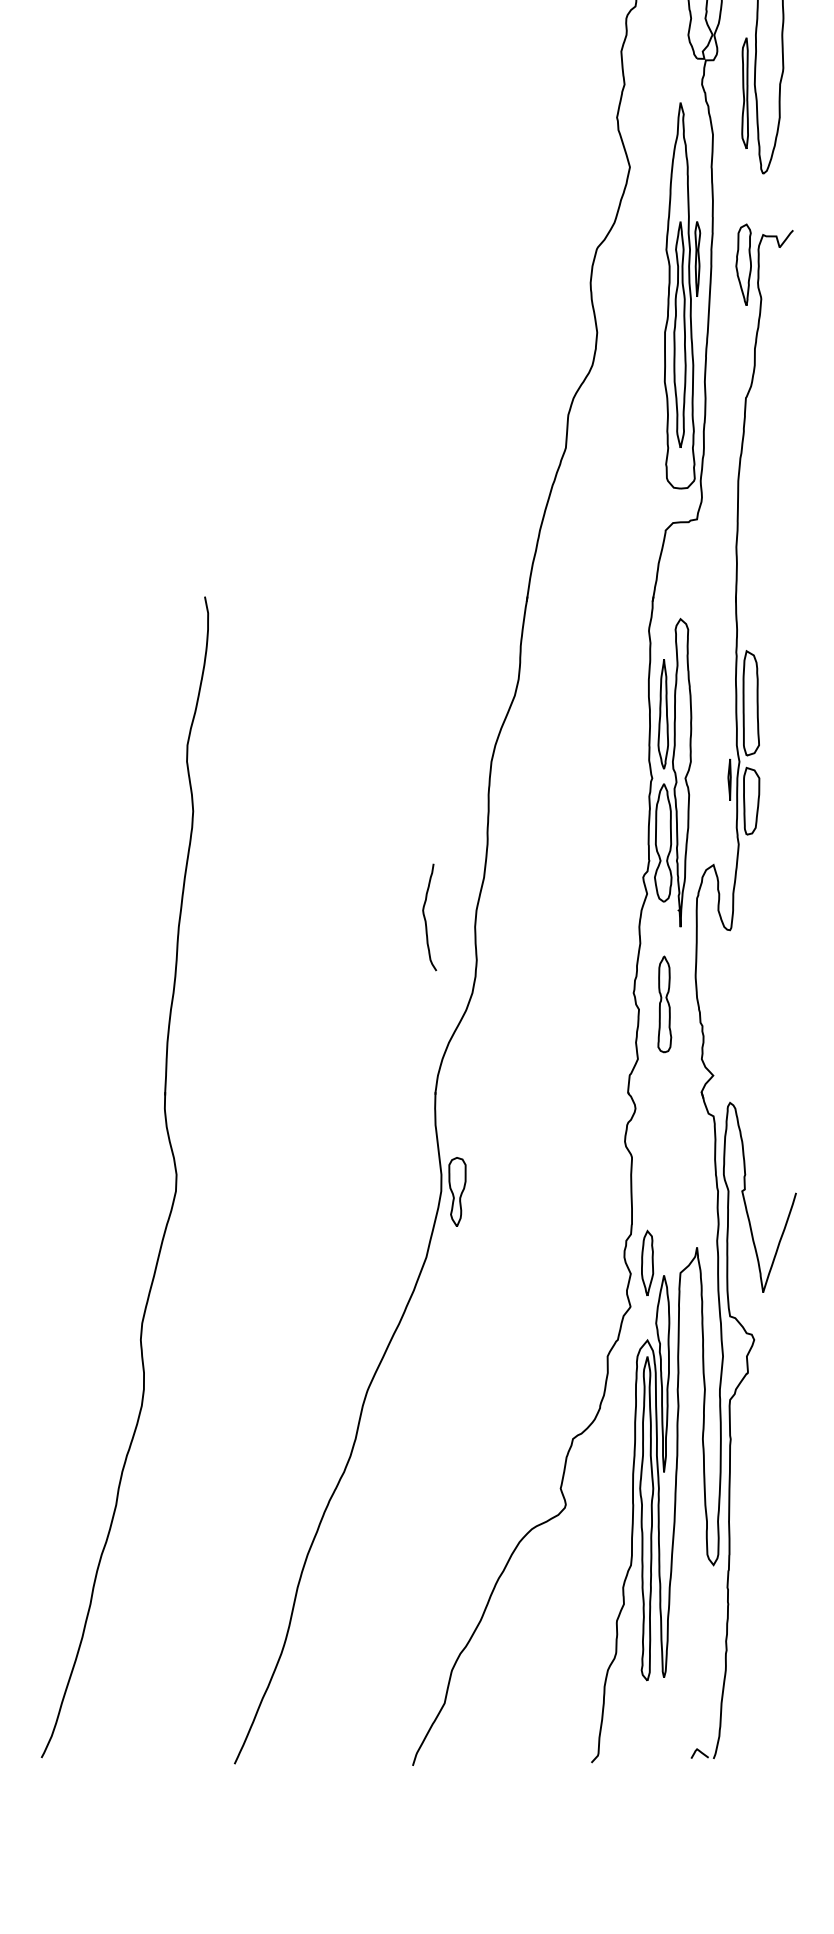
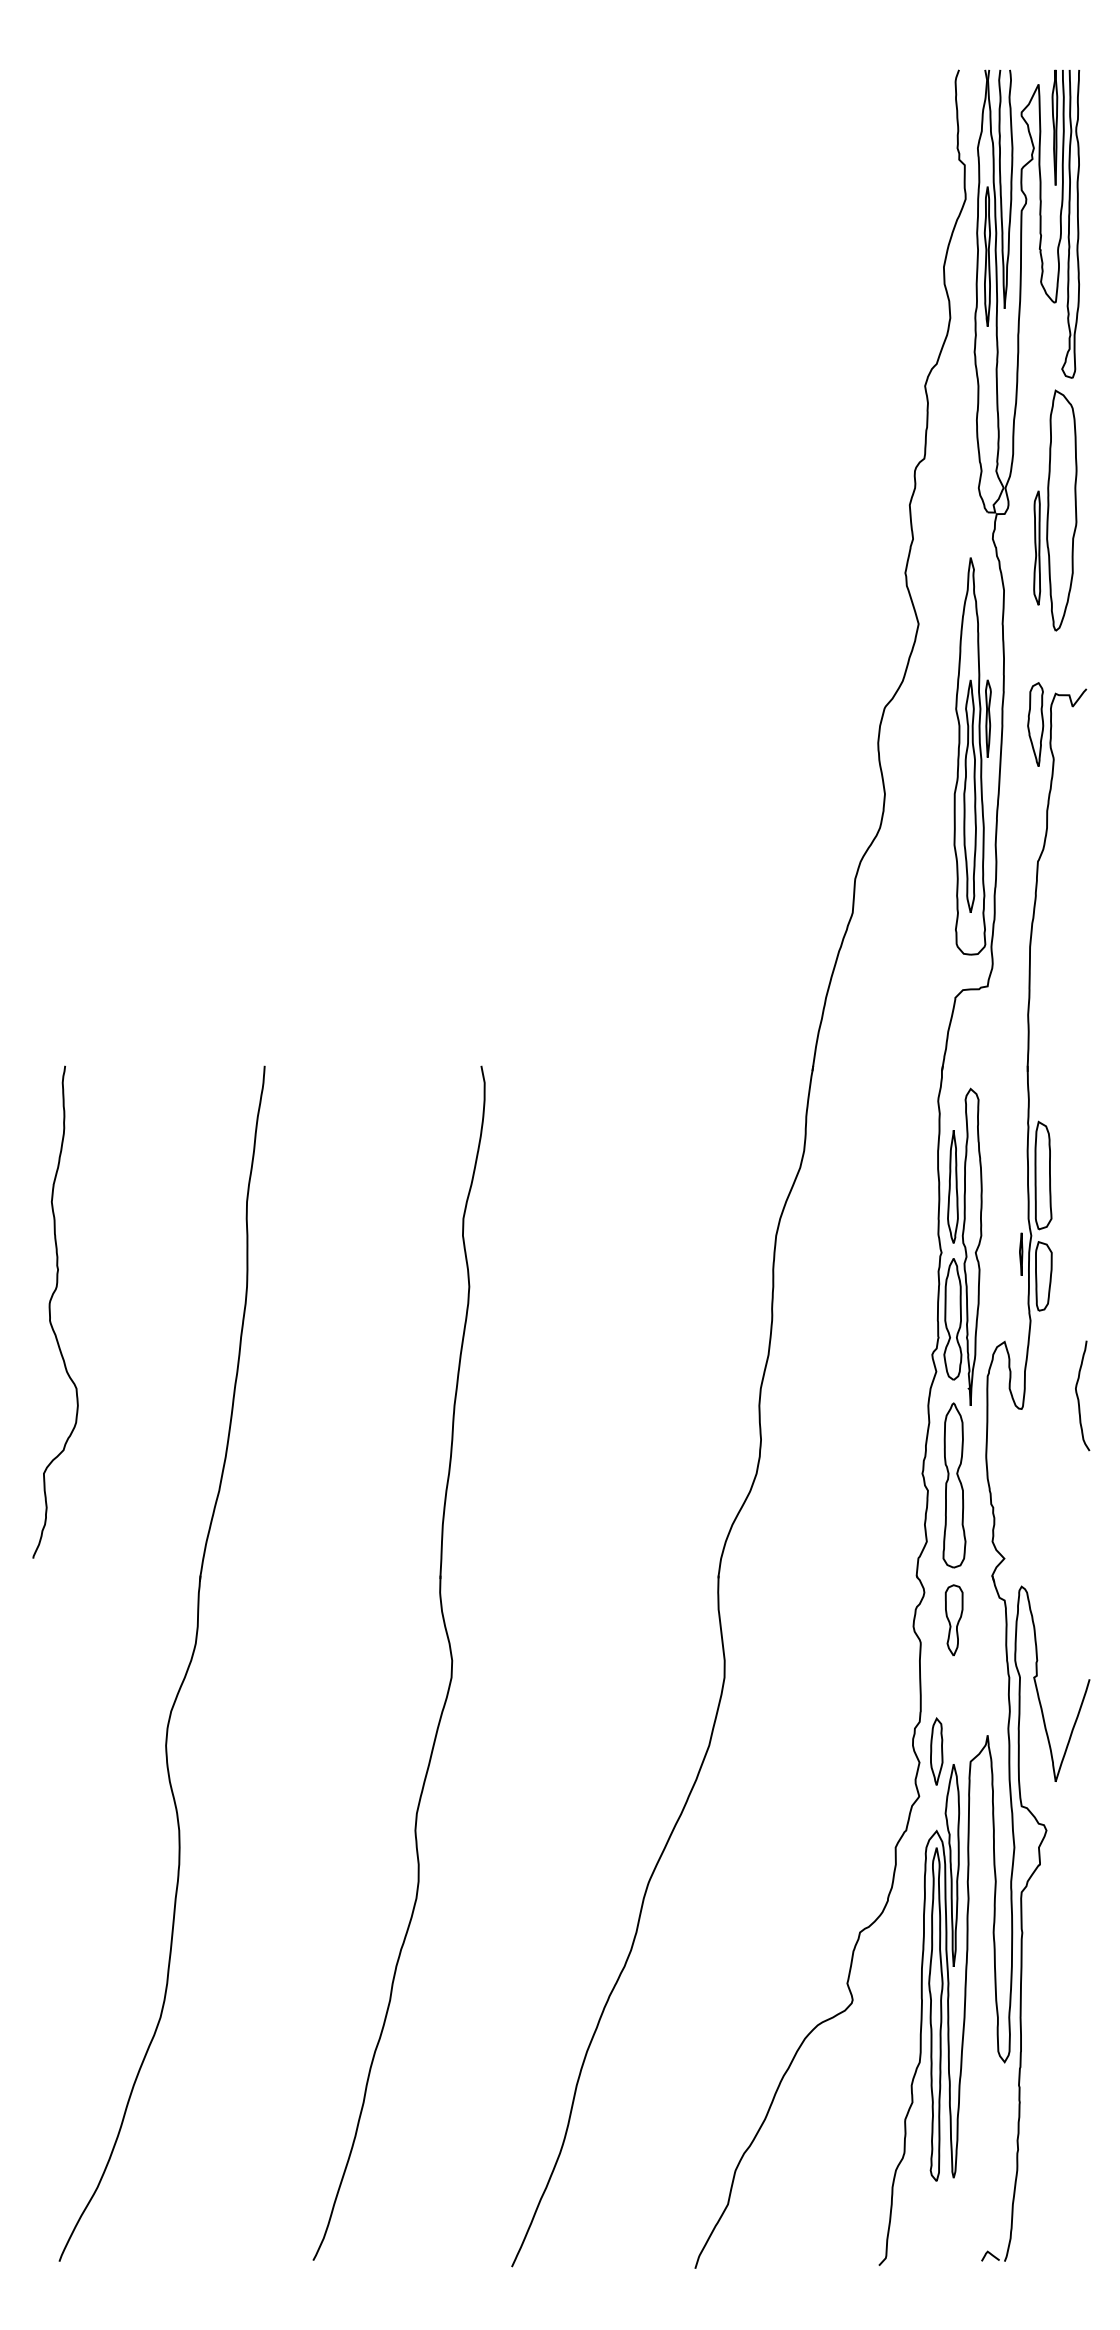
curve: (425, 917) -> (1078, 1395), moved
part: (664, 1004) -> (954, 1485), size x1.67
part: (456, 1192) -> (953, 1620), moved

